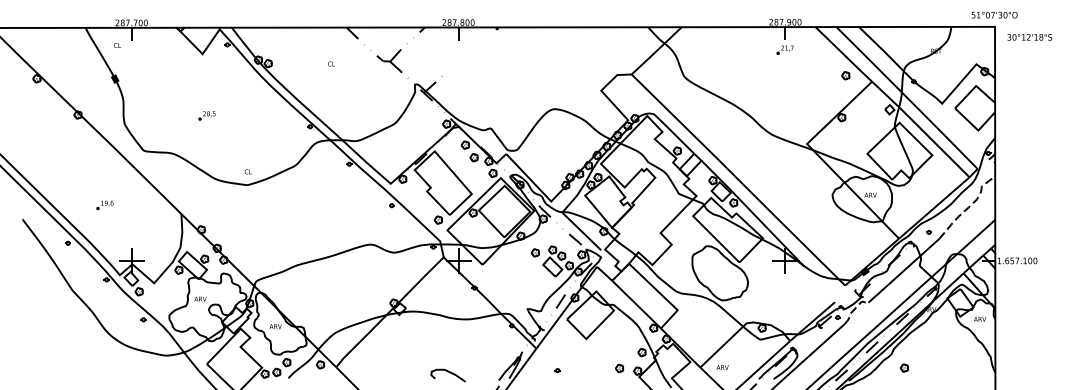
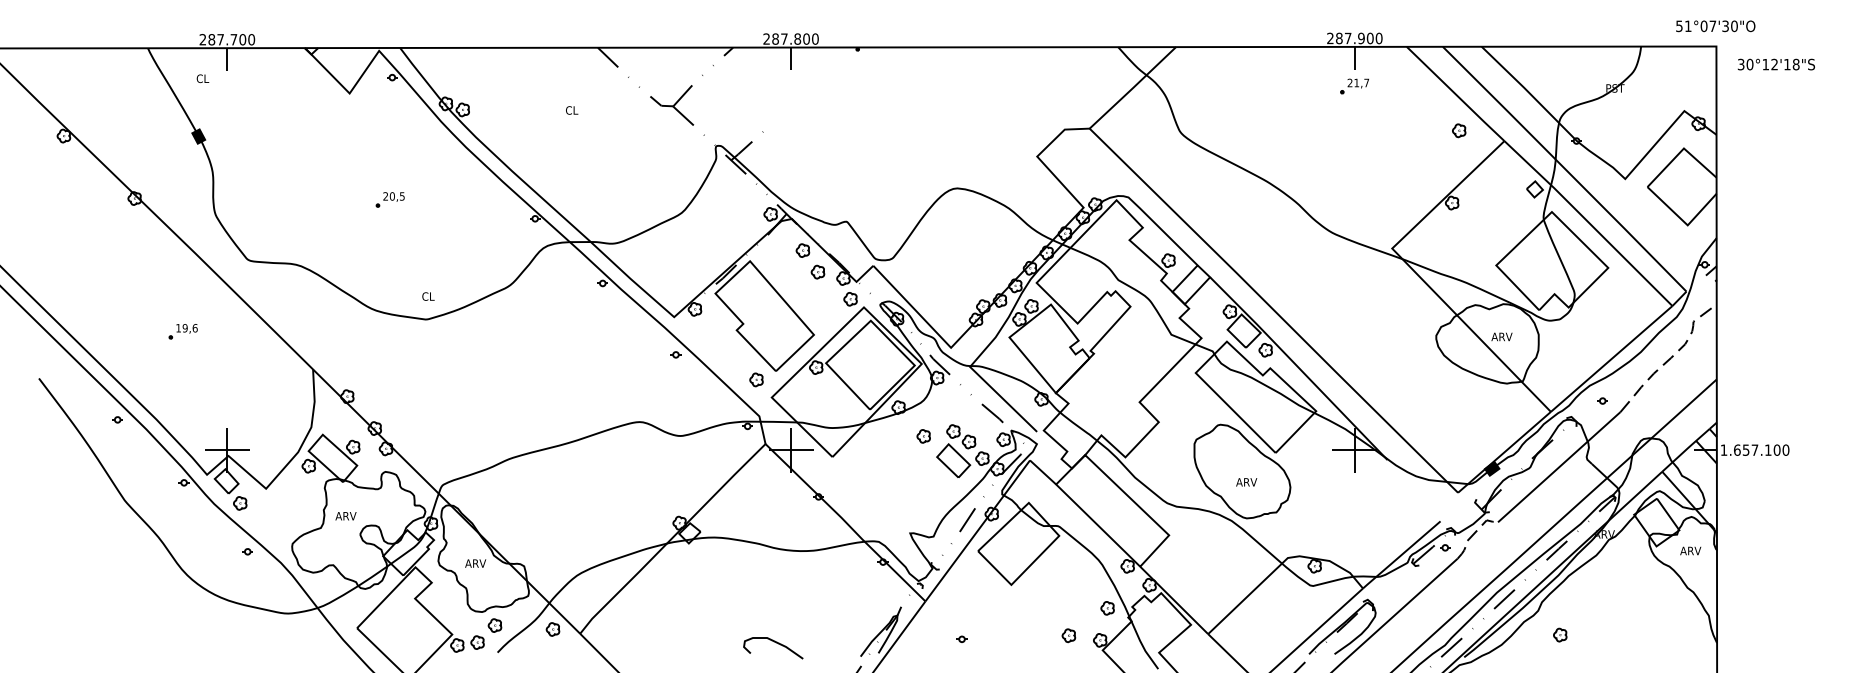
part: (206, 115) -> (389, 199), moved
part: (104, 205) -> (182, 332), moved
text: (722, 367) -> (1246, 482), moved

